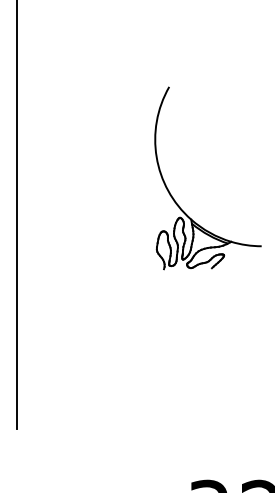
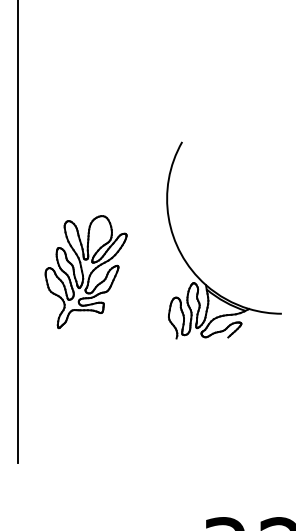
part: (174, 198) -> (187, 262), moved
part: (79, 252) -> (85, 271), added

